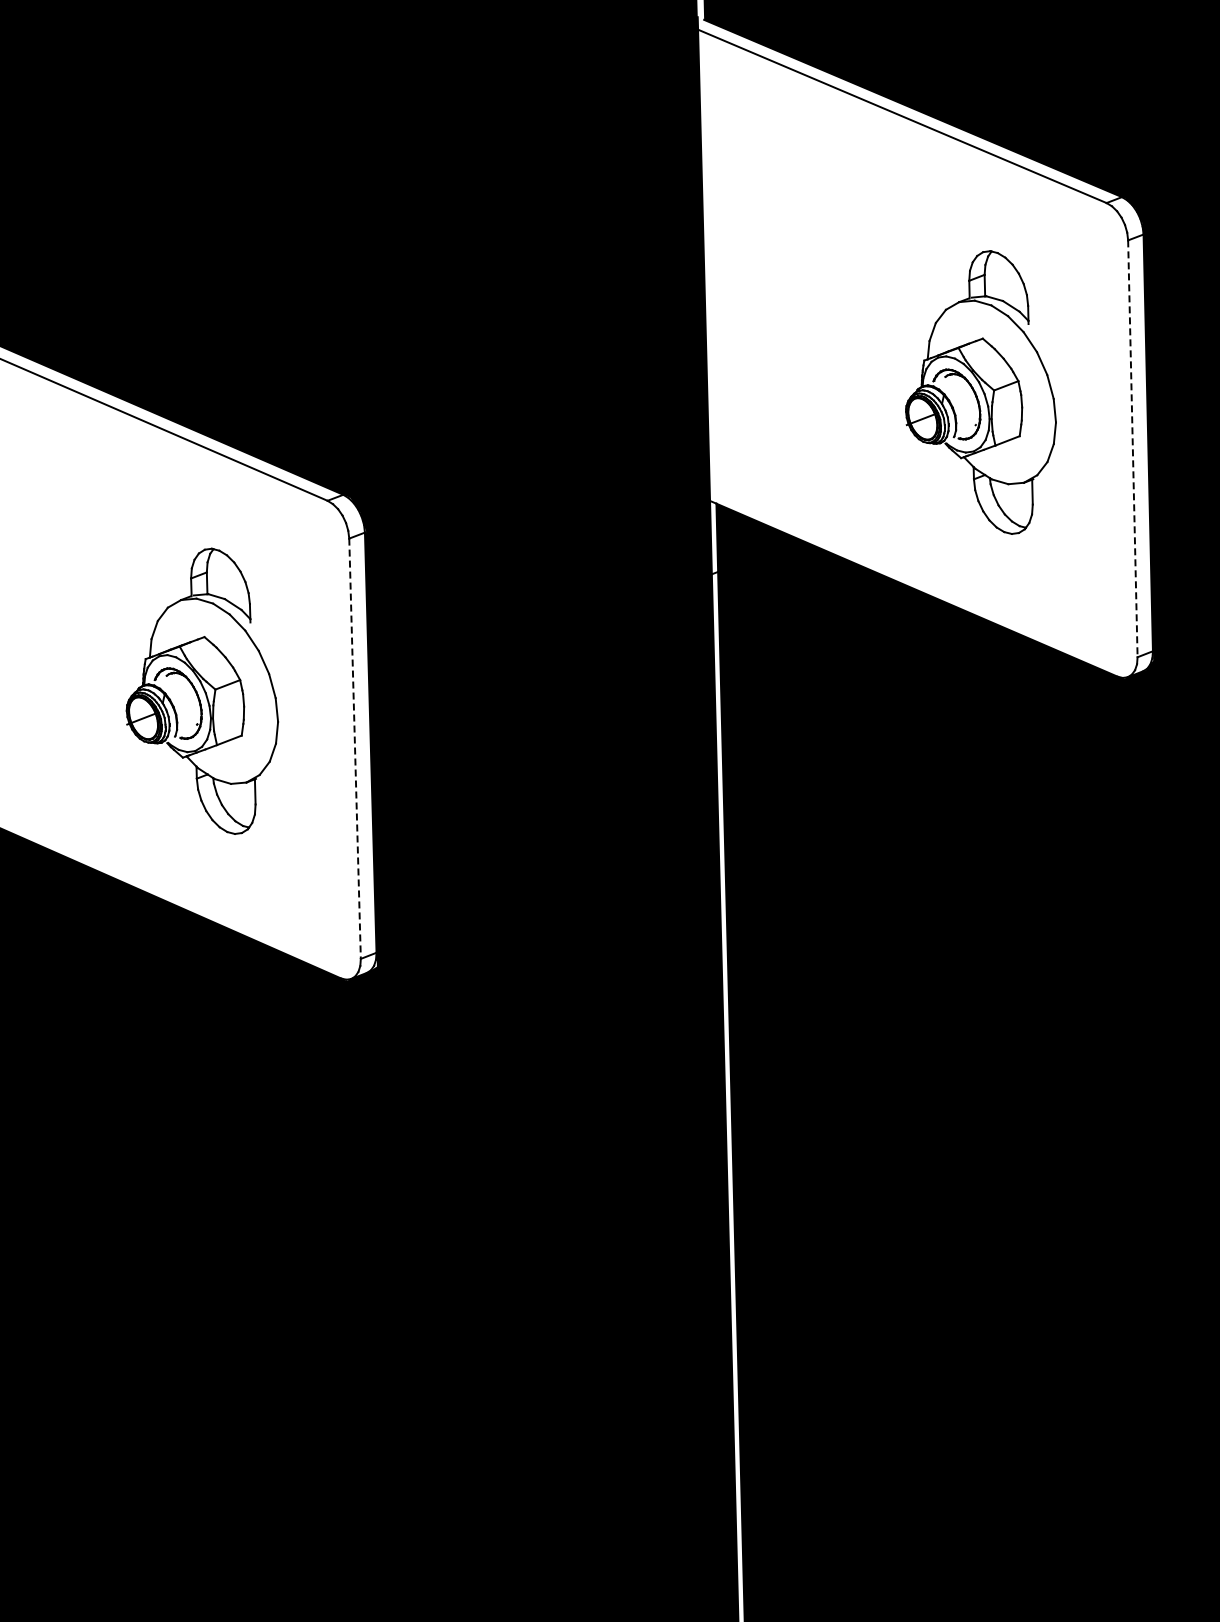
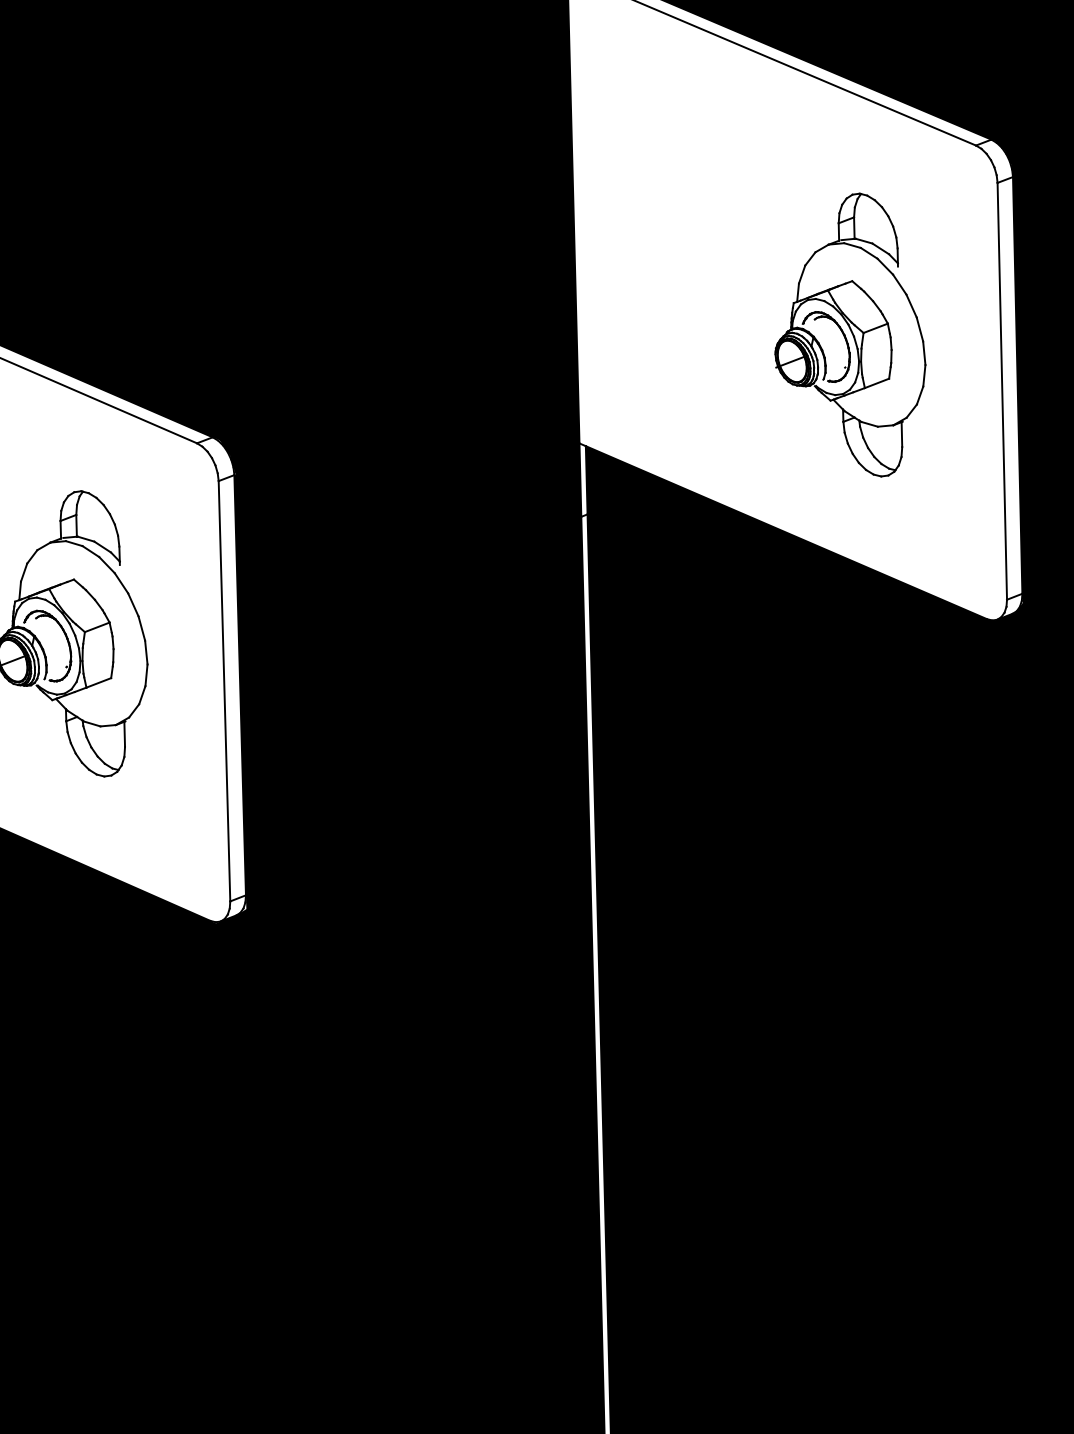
line: (1132, 449) -> (1001, 392), dashed -> solid
line: (355, 749) -> (224, 692), dashed -> solid

